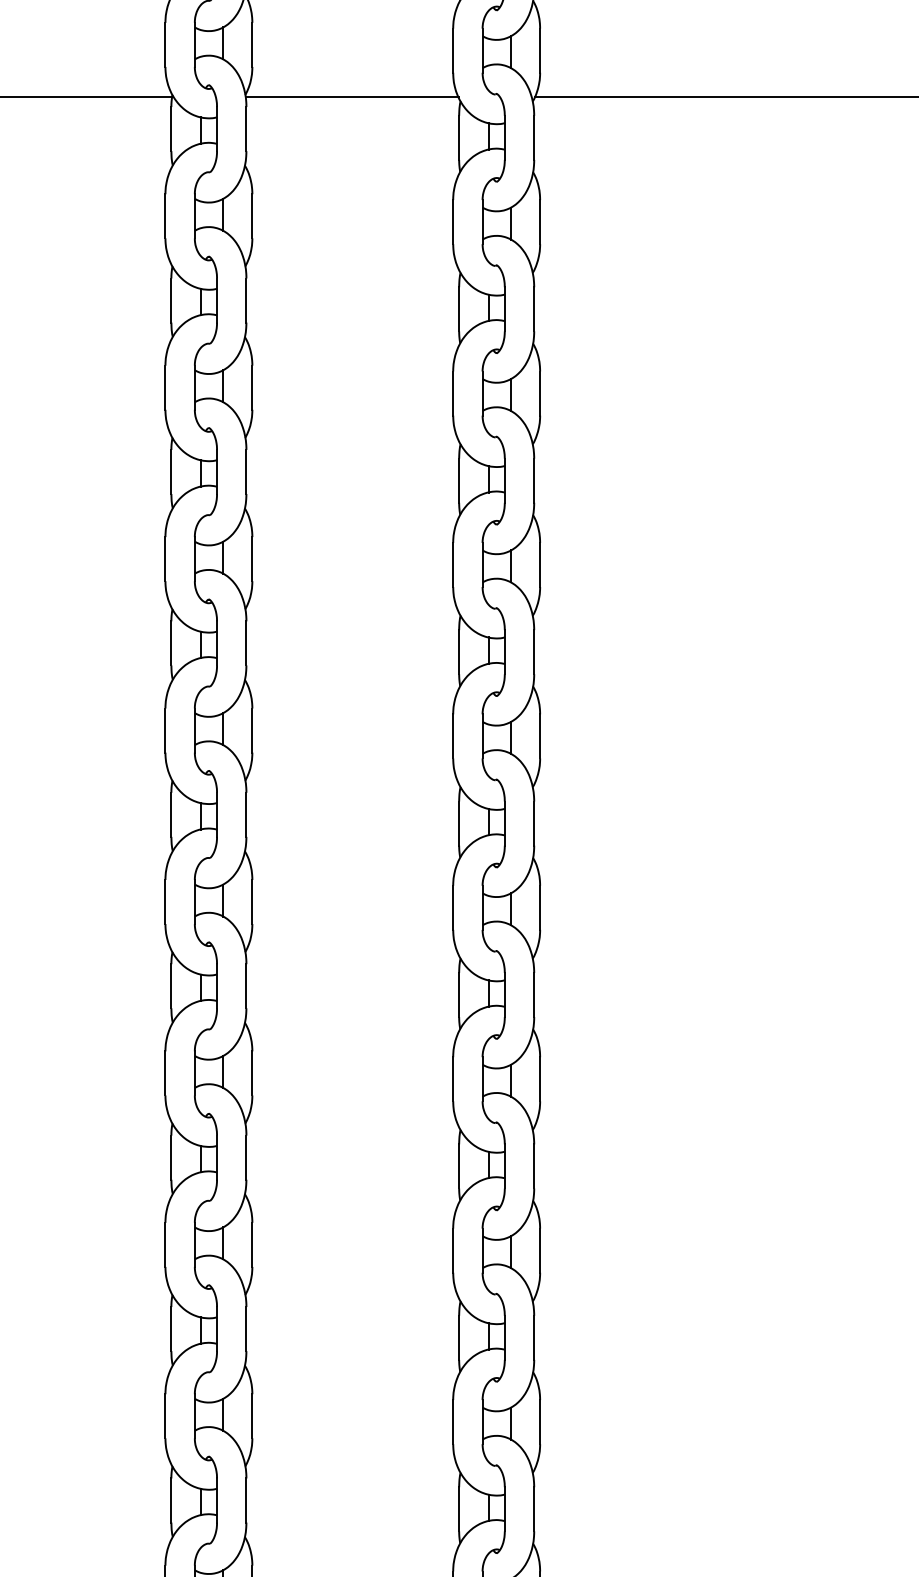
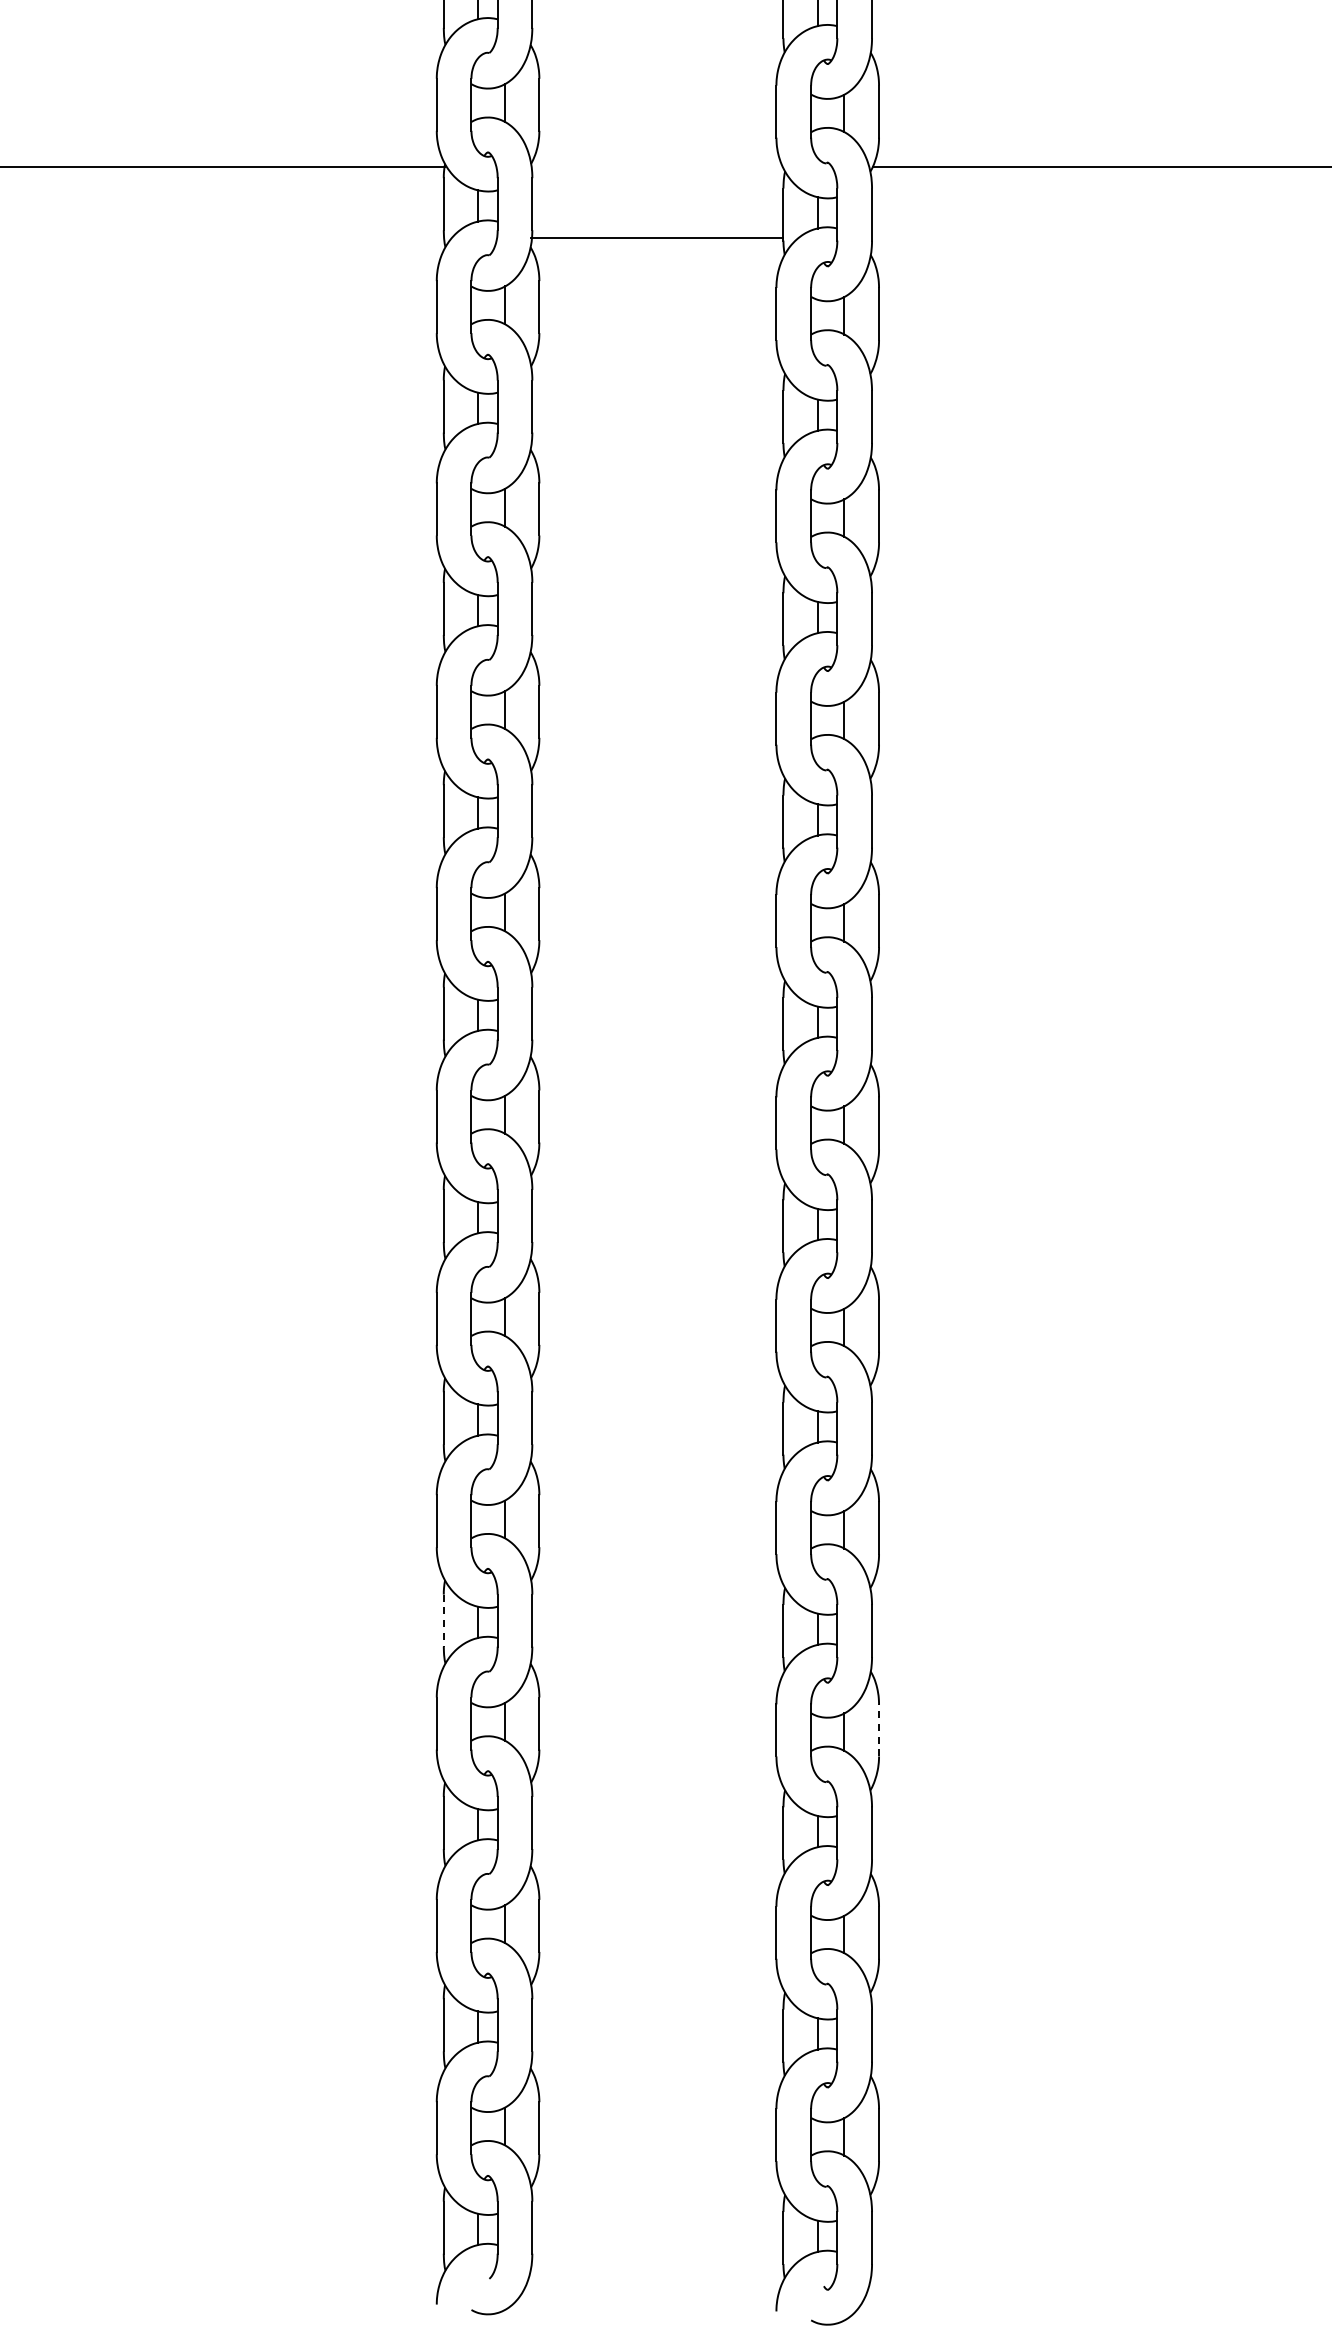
line: (351, 97) -> (656, 237), moved
line: (171, 1329) -> (443, 1621), solid -> dashed
line: (540, 1421) -> (879, 1729), solid -> dashed

